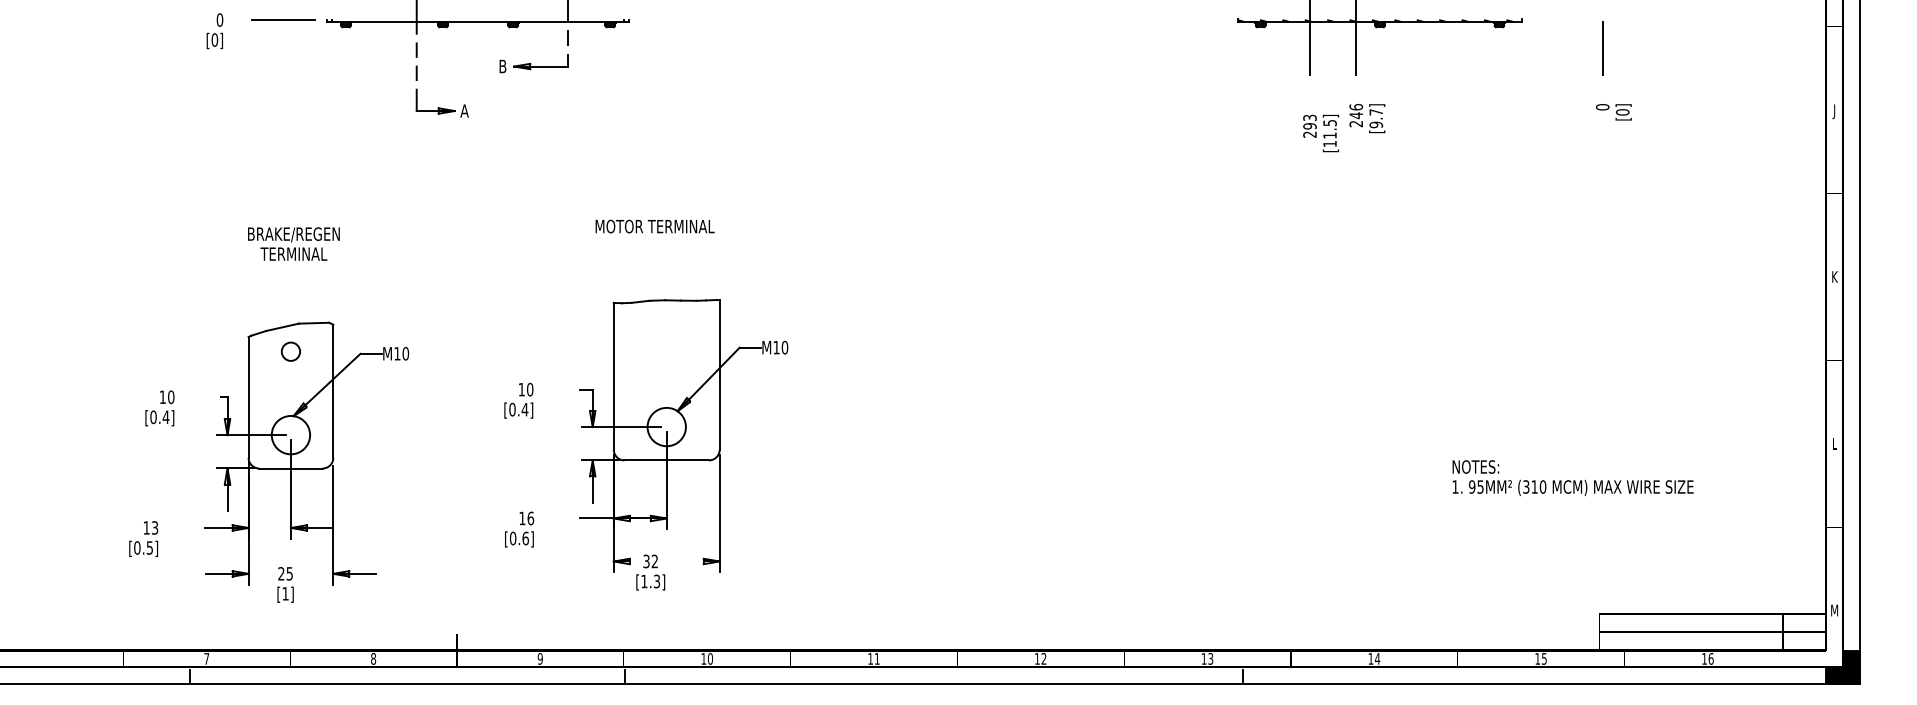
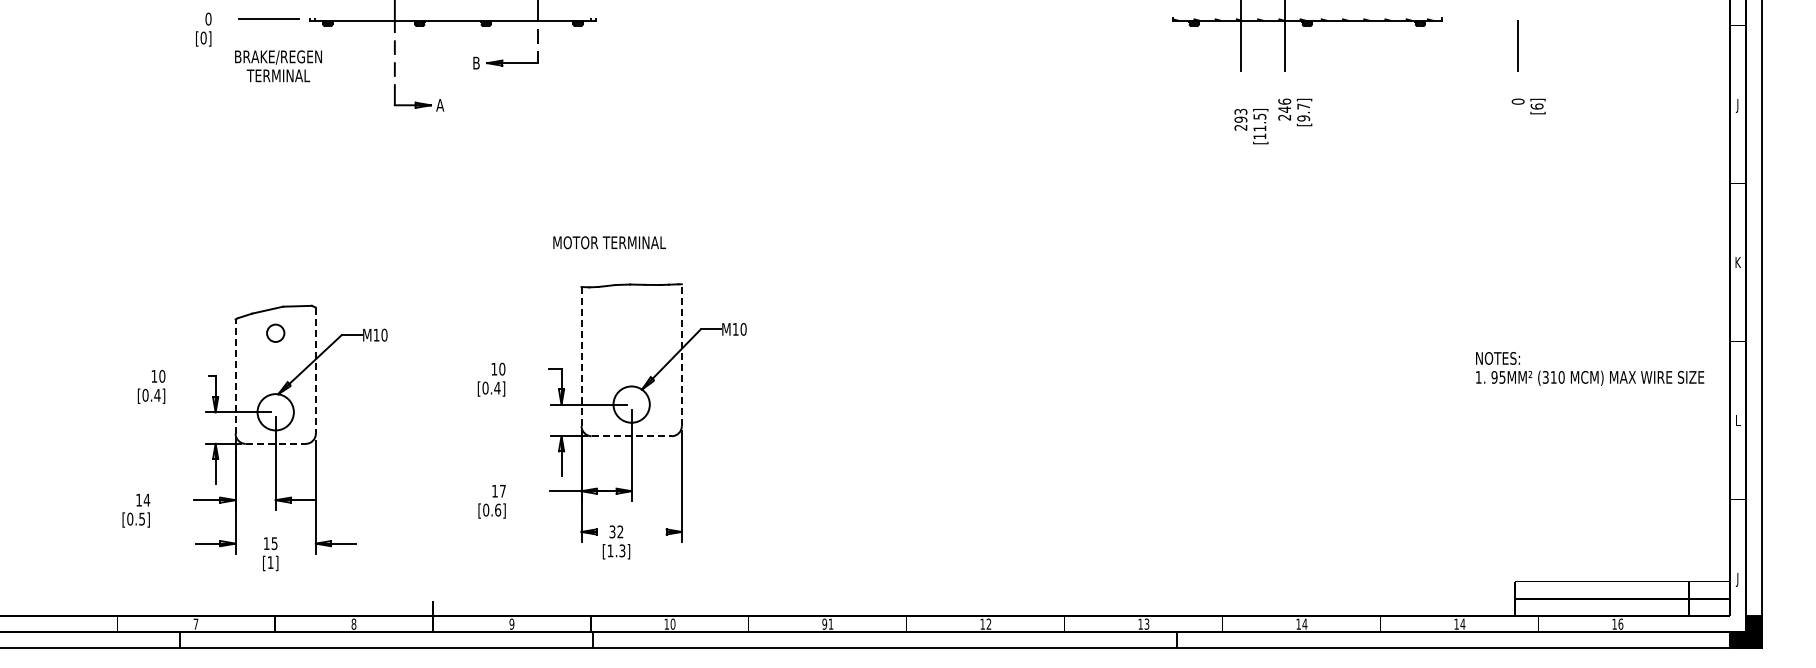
text: (1622, 112) -> (1536, 106), [0] -> [6]
text: (654, 226) -> (609, 242), moved
text: (293, 244) -> (278, 66), moved
line: (719, 375) -> (681, 355), solid -> dashed
line: (613, 376) -> (581, 356), solid -> dashed
line: (332, 392) -> (315, 371), solid -> dashed
line: (248, 397) -> (235, 376), solid -> dashed
line: (667, 460) -> (632, 436), solid -> dashed
line: (291, 468) -> (276, 443), solid -> dashed
text: (1573, 477) -> (1590, 368), moved
text: (530, 517) -> (502, 490), 16 -> 17
text: (154, 527) -> (146, 499), 13 -> 14
text: (281, 573) -> (266, 543), 25 -> 15
text: (1834, 611) -> (1737, 579), M -> J
text: (870, 658) -> (824, 623), 11 -> 91
text: (1543, 658) -> (1462, 623), 15 -> 14

